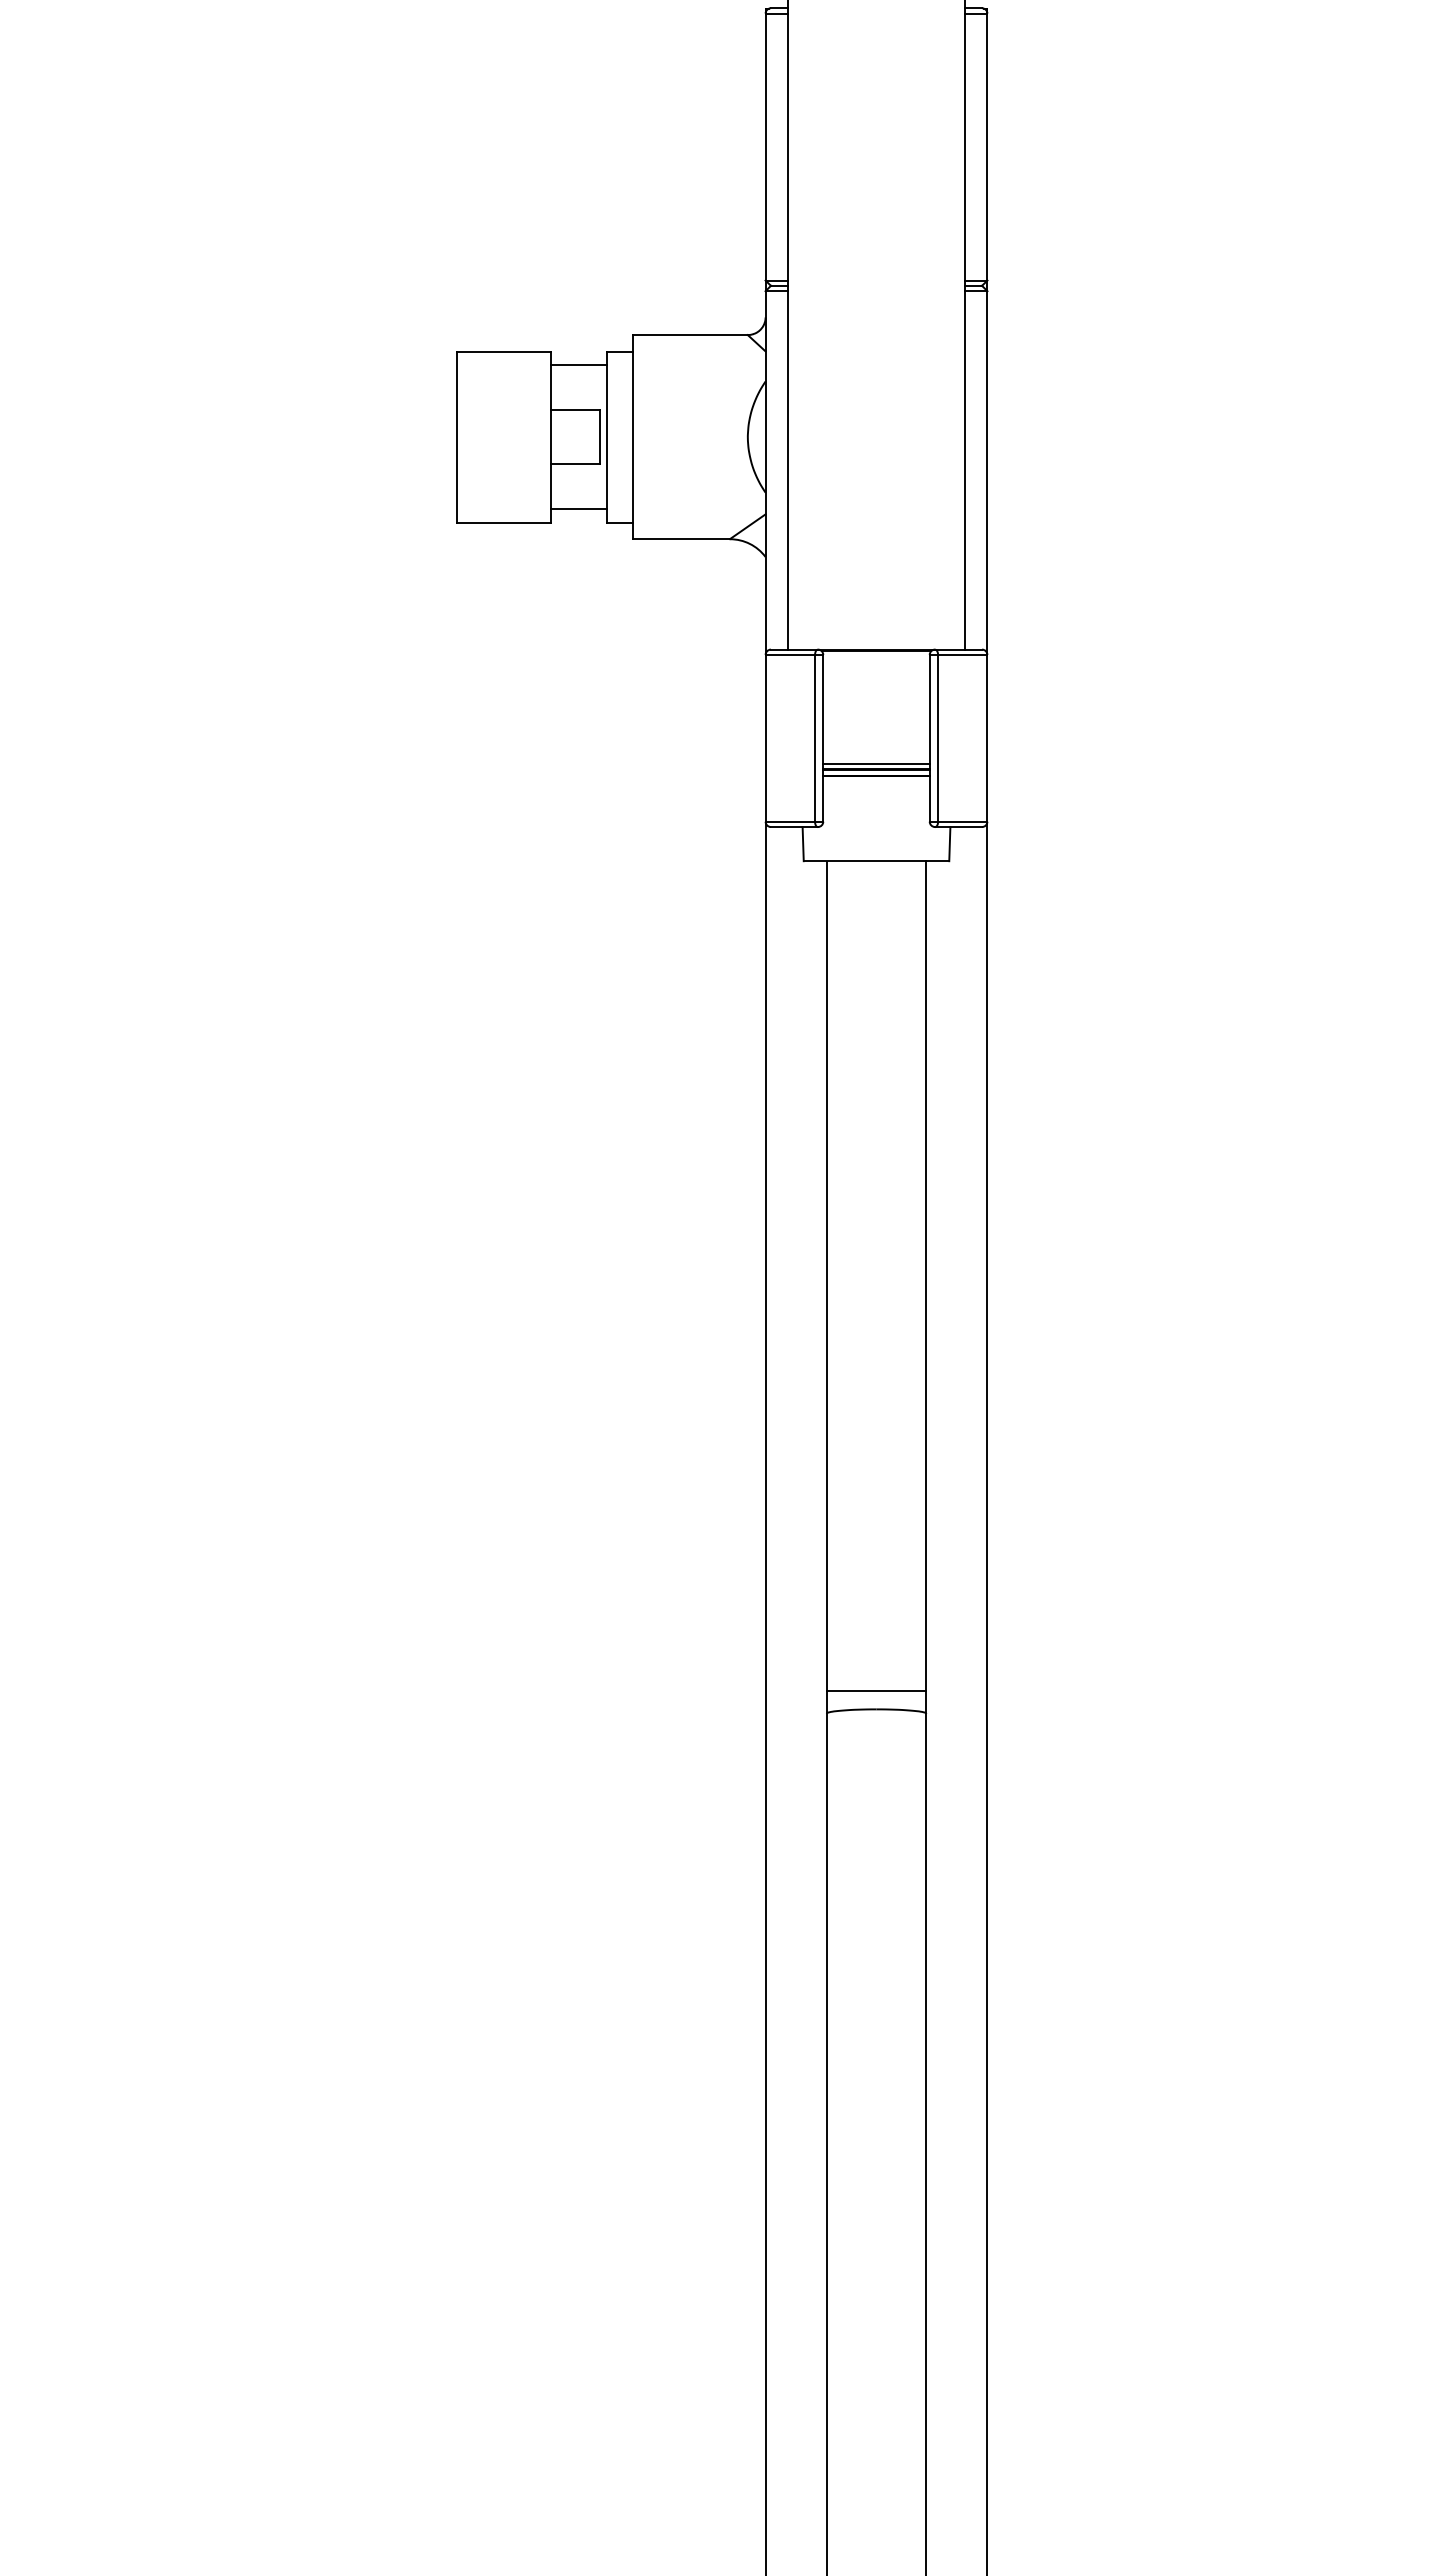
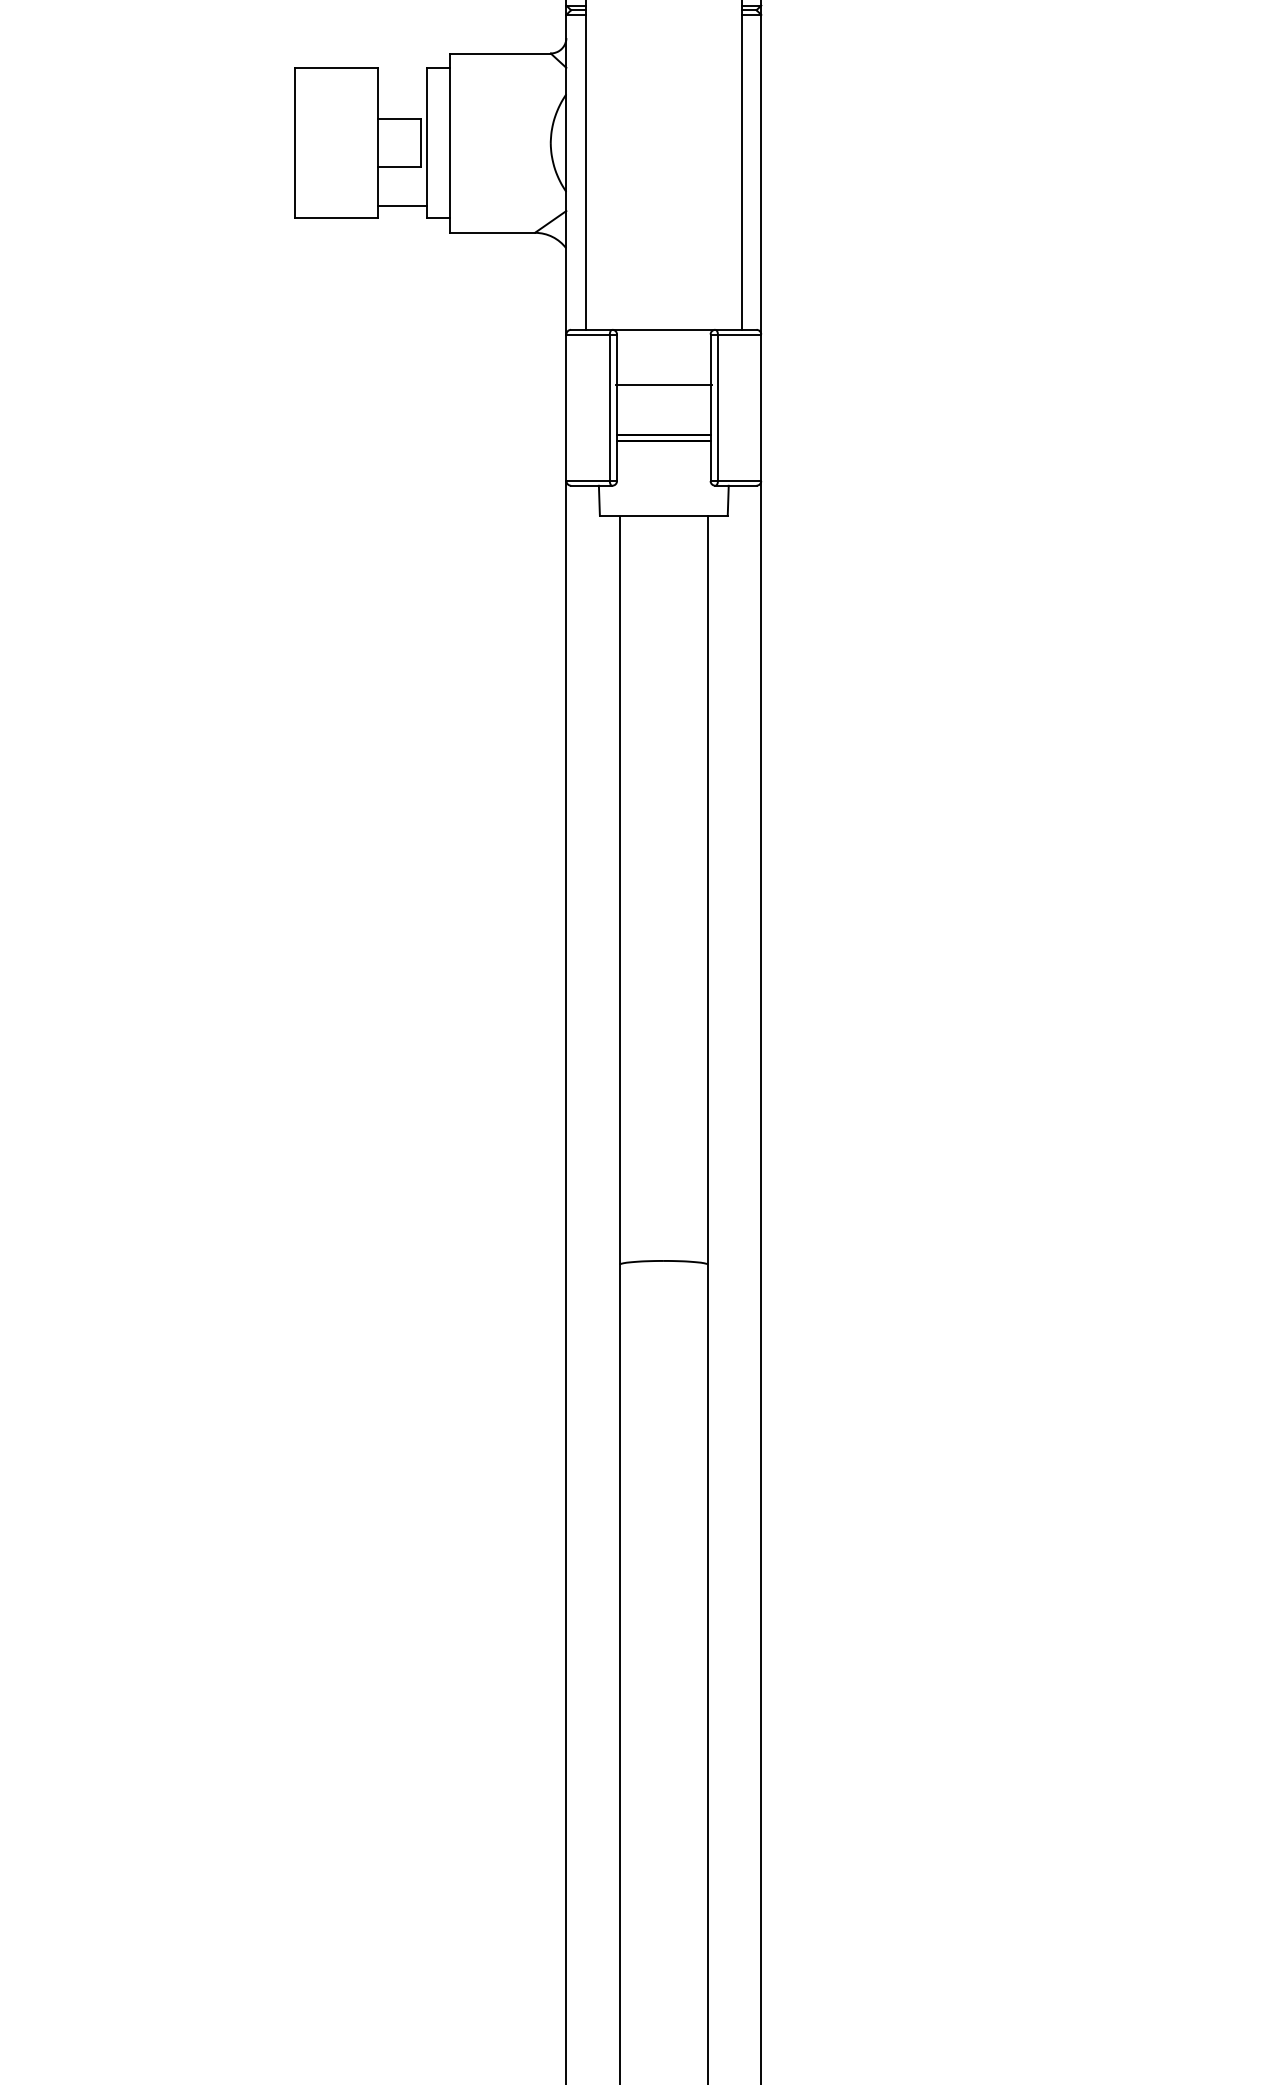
line: (578, 365) -> (402, 80), removed
line: (876, 651) -> (663, 385), moved
line: (876, 763) -> (663, 429), removed
line: (876, 1690) -> (663, 1244), removed

